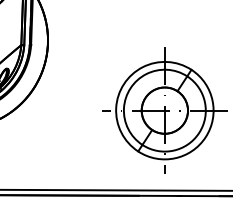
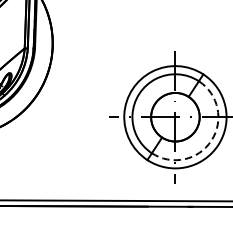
arc: (199, 133) -> (211, 141), solid -> dashed

